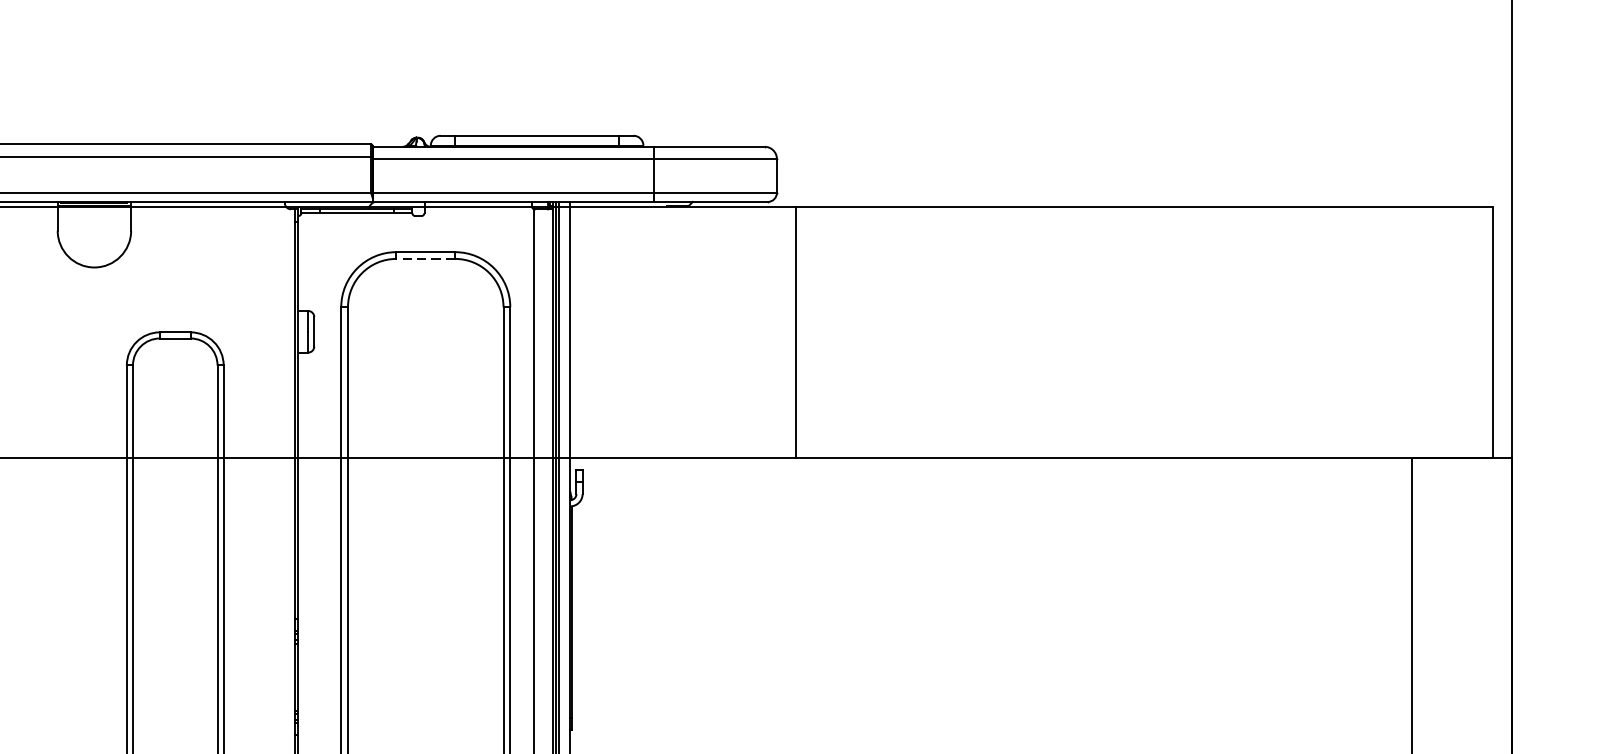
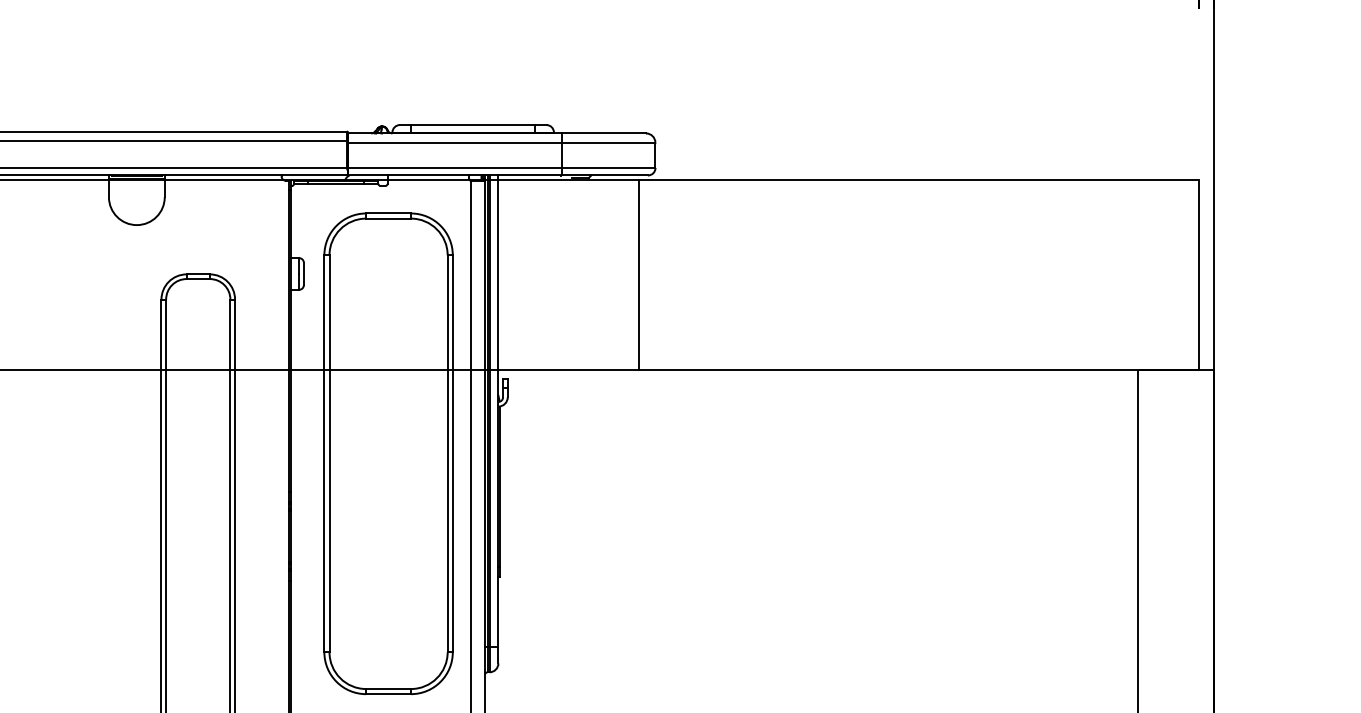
line: (425, 258) -> (388, 218), dashed -> solid
line: (795, 332) -> (638, 274), moved

